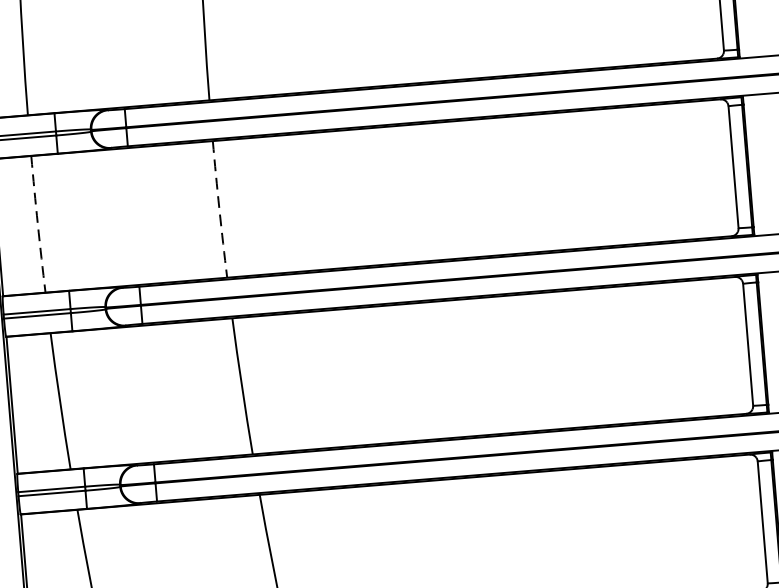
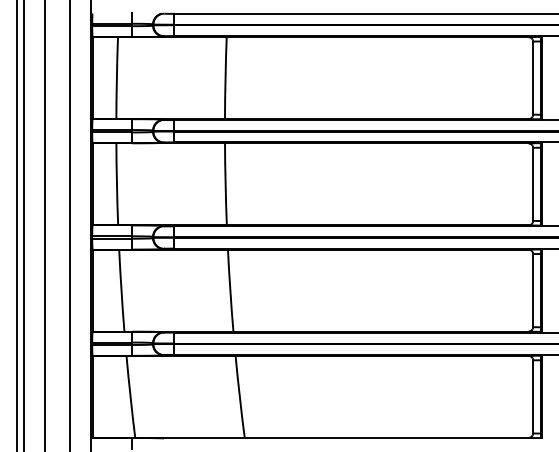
arc: (219, 209) -> (225, 184), dashed -> solid
arc: (37, 224) -> (116, 184), dashed -> solid

